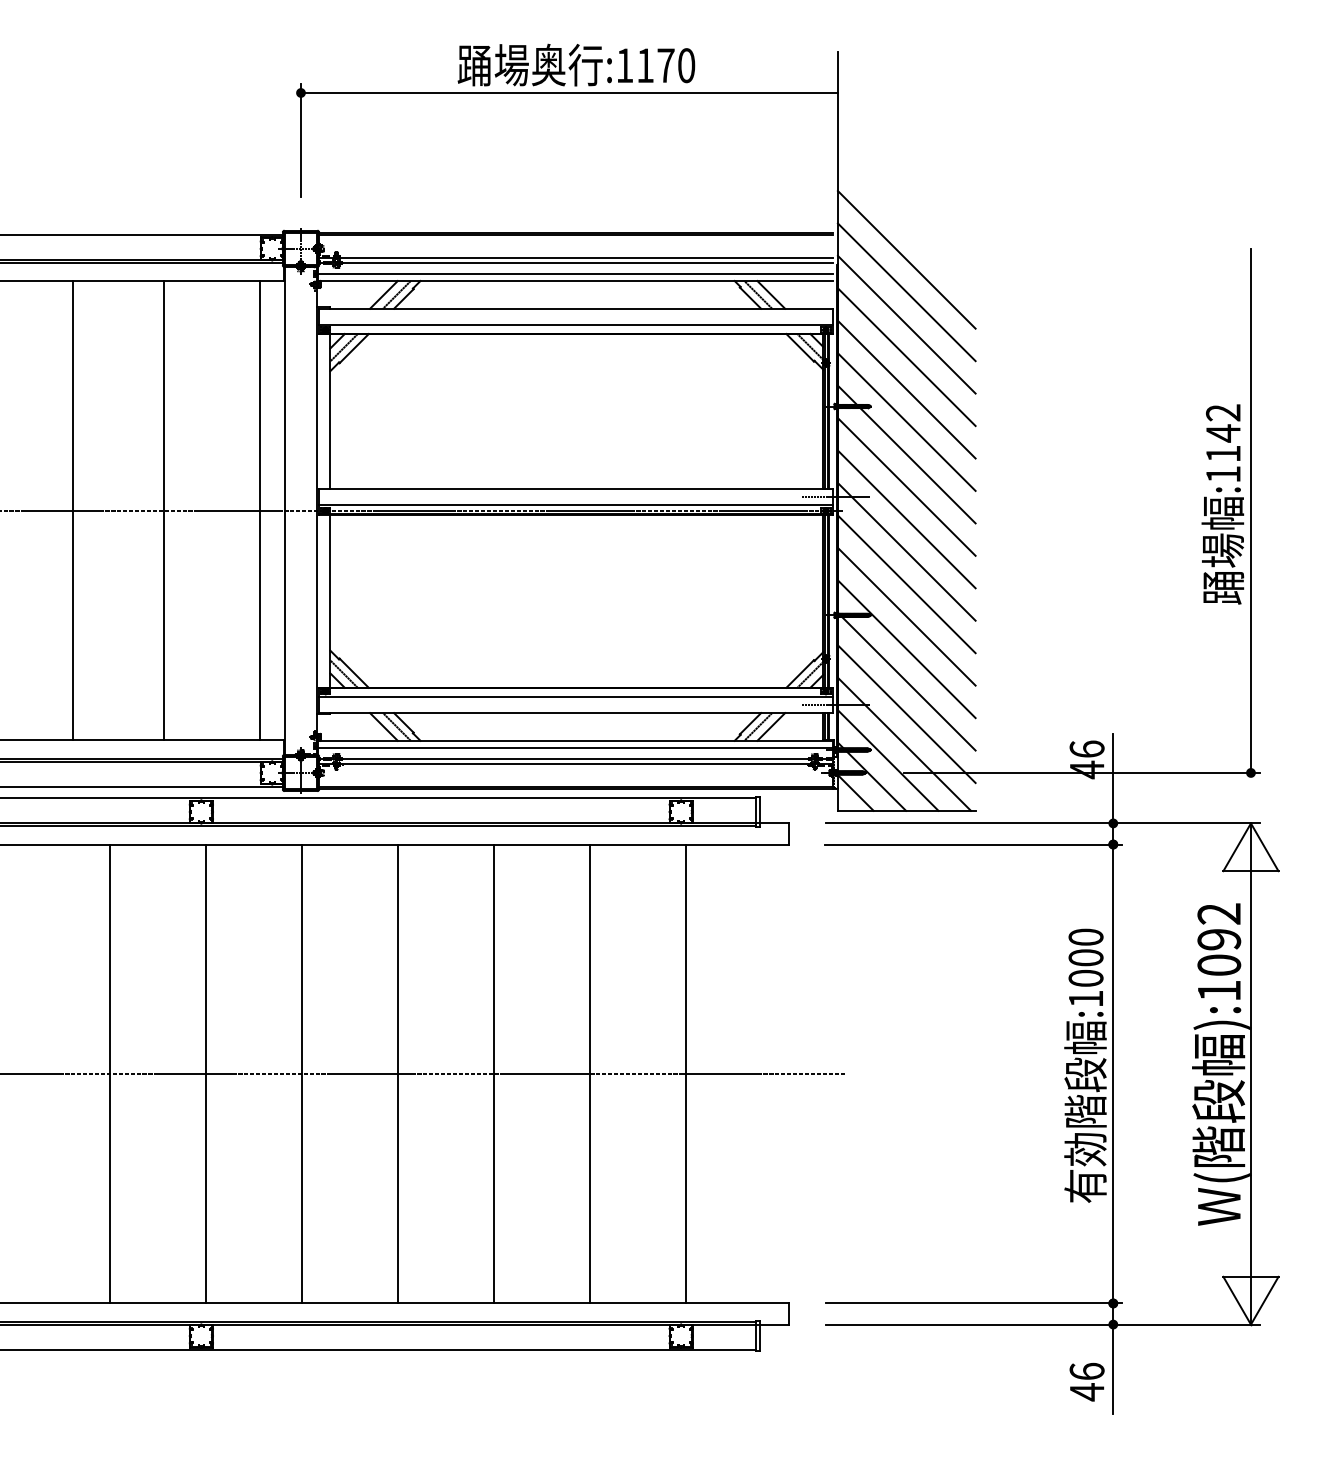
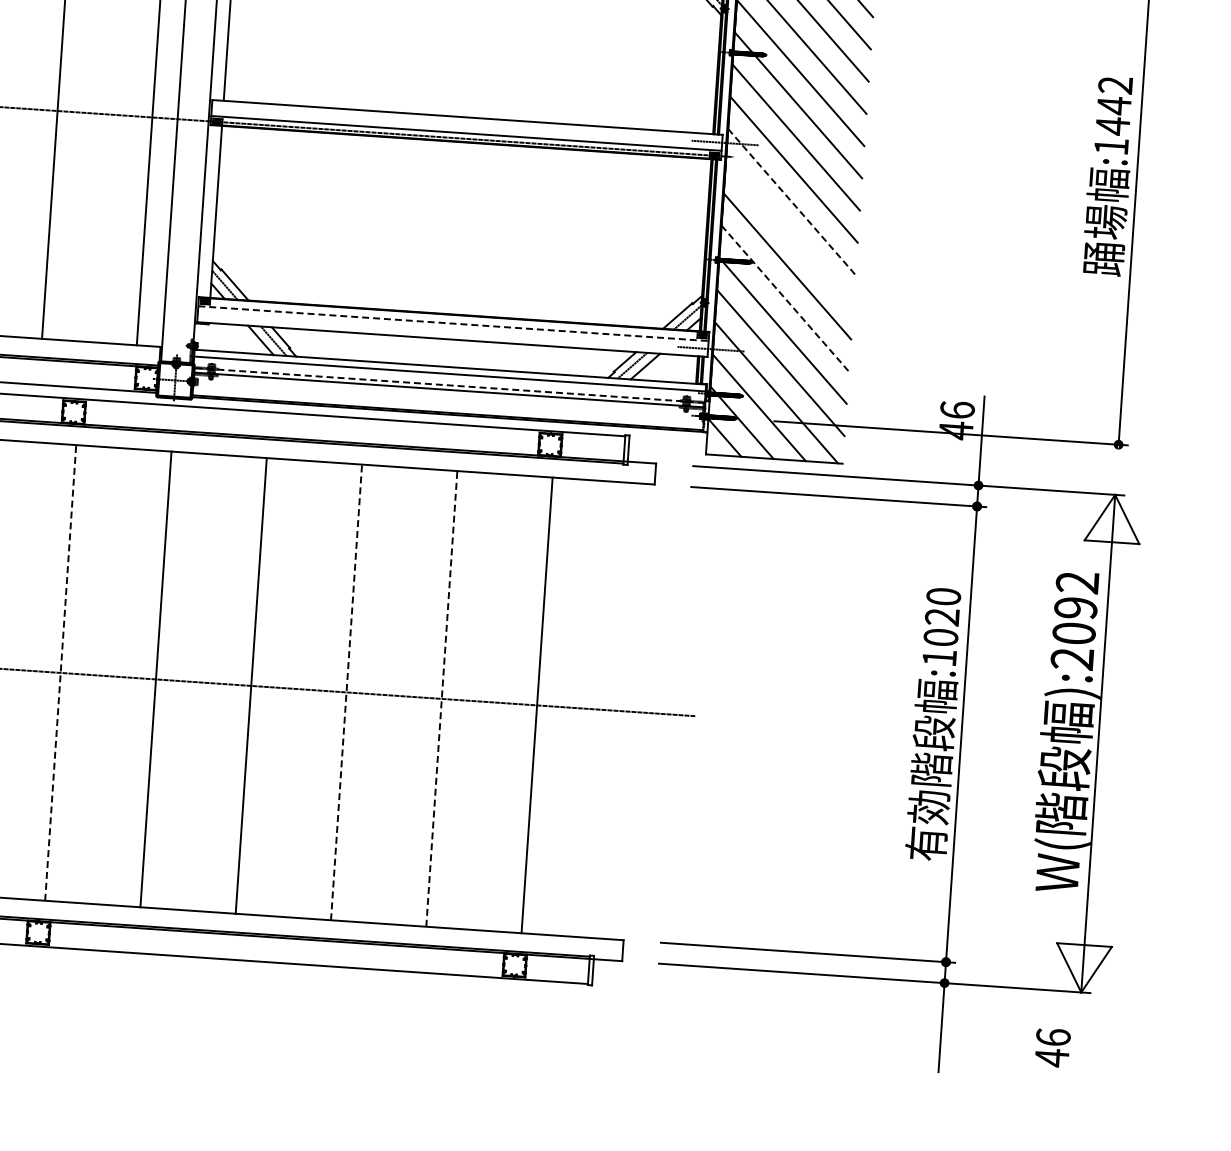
text: (1223, 453) -> (1112, 125), :1142 -> :1442
line: (907, 552) -> (792, 202), solid -> dashed
line: (906, 584) -> (789, 234), removed
line: (907, 649) -> (785, 298), solid -> dashed
line: (575, 697) -> (453, 324), solid -> dashed
line: (575, 759) -> (448, 385), solid -> dashed
text: (1085, 957) -> (941, 616), :1000 -> :1020
text: (1218, 990) -> (1071, 658), ):1092 -> ):2092
line: (206, 1073) -> (61, 672), solid -> dashed
line: (493, 1073) -> (346, 691), solid -> dashed
line: (589, 1073) -> (441, 698), solid -> dashed
text: (1086, 1382) -> (1052, 1048), moved

